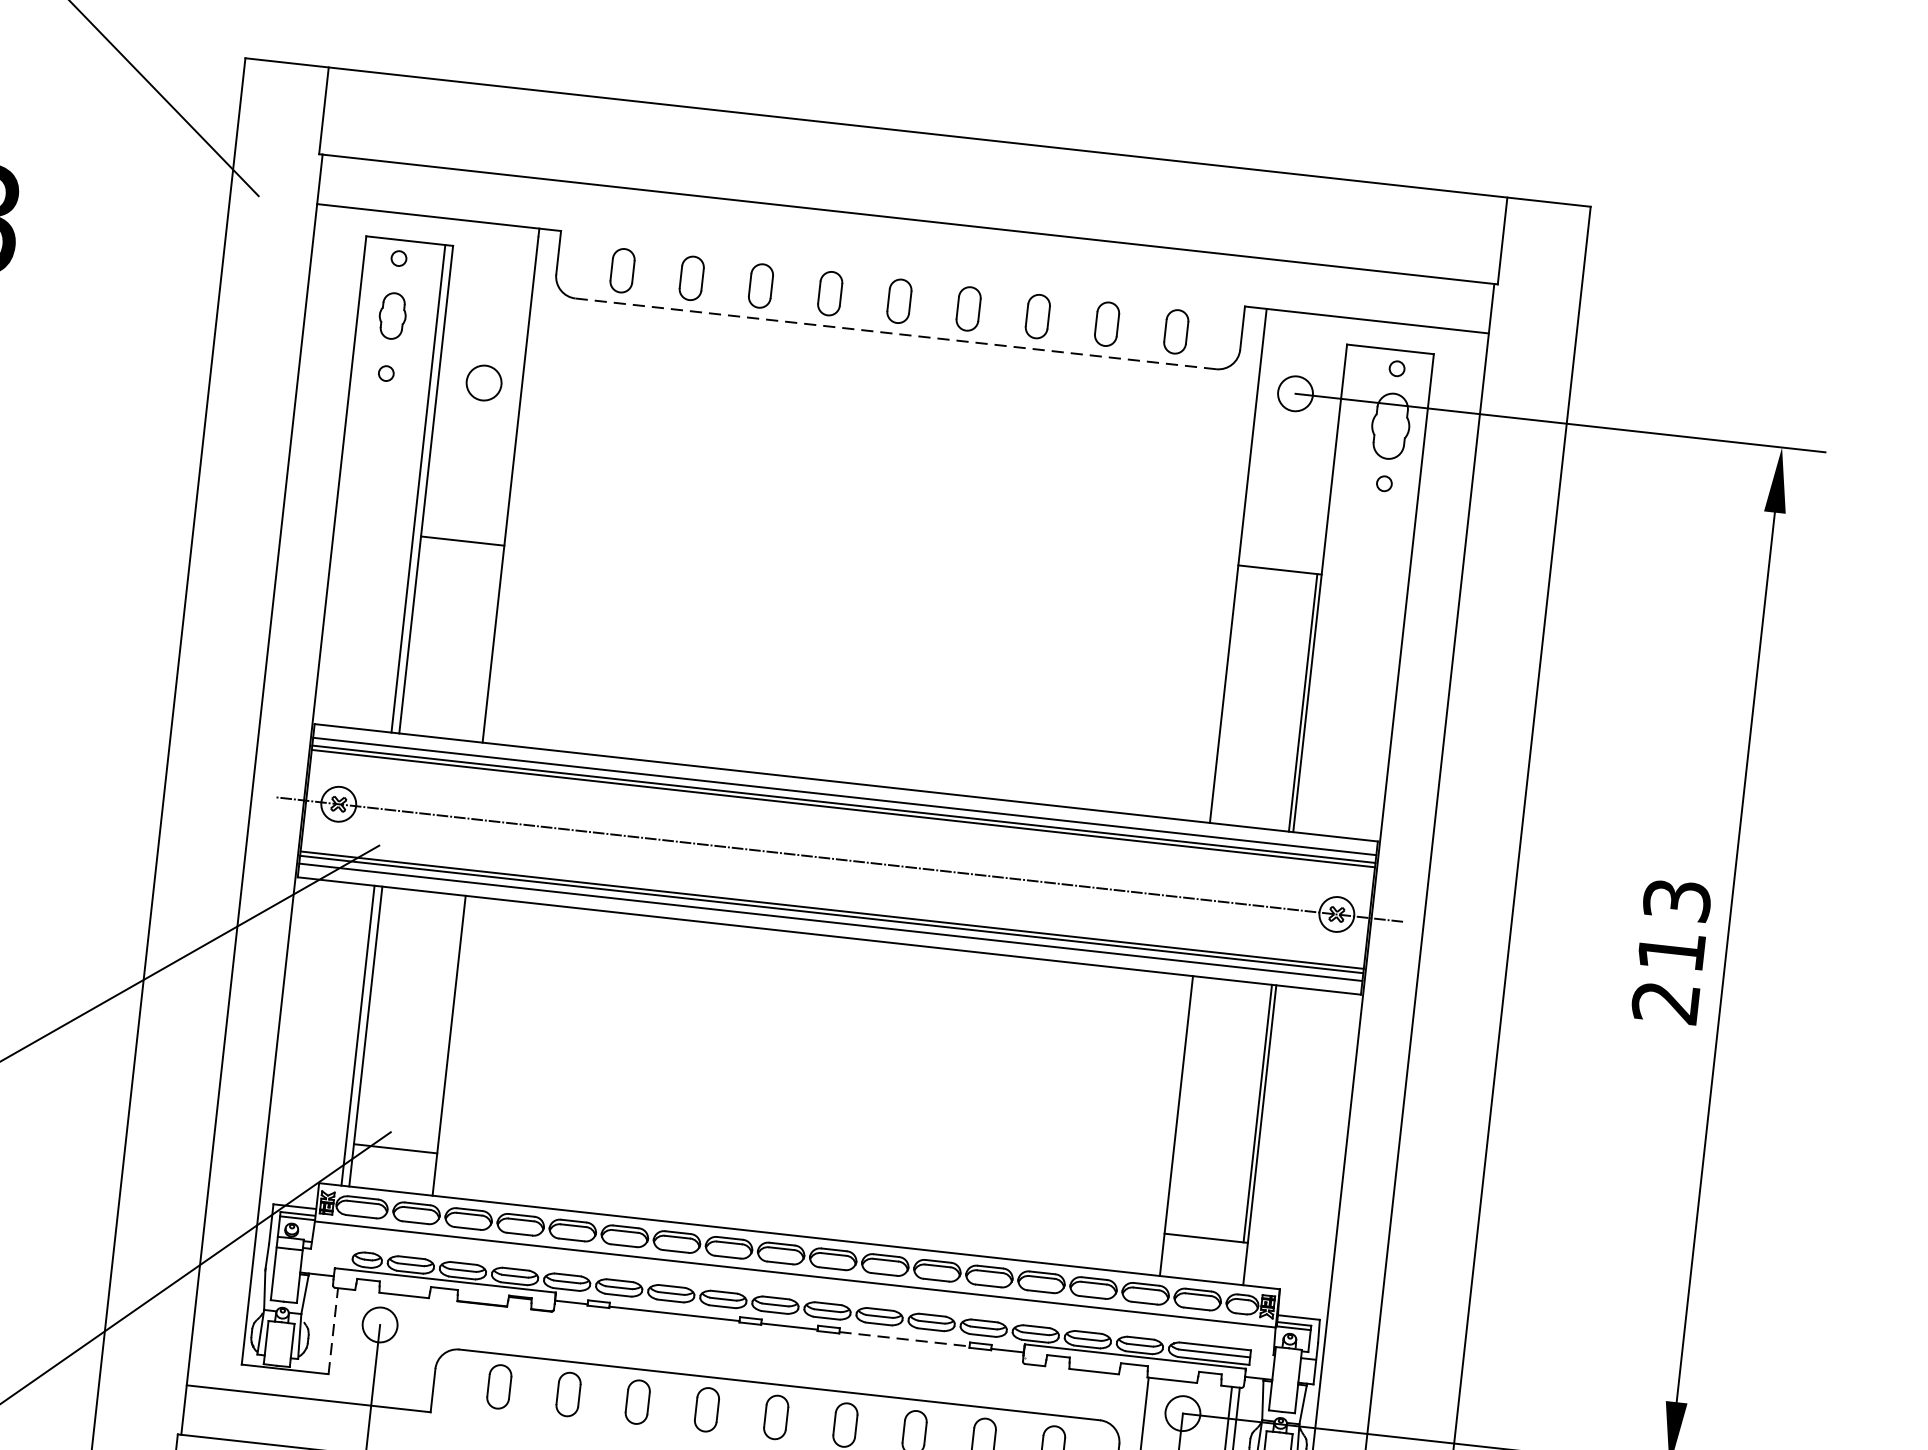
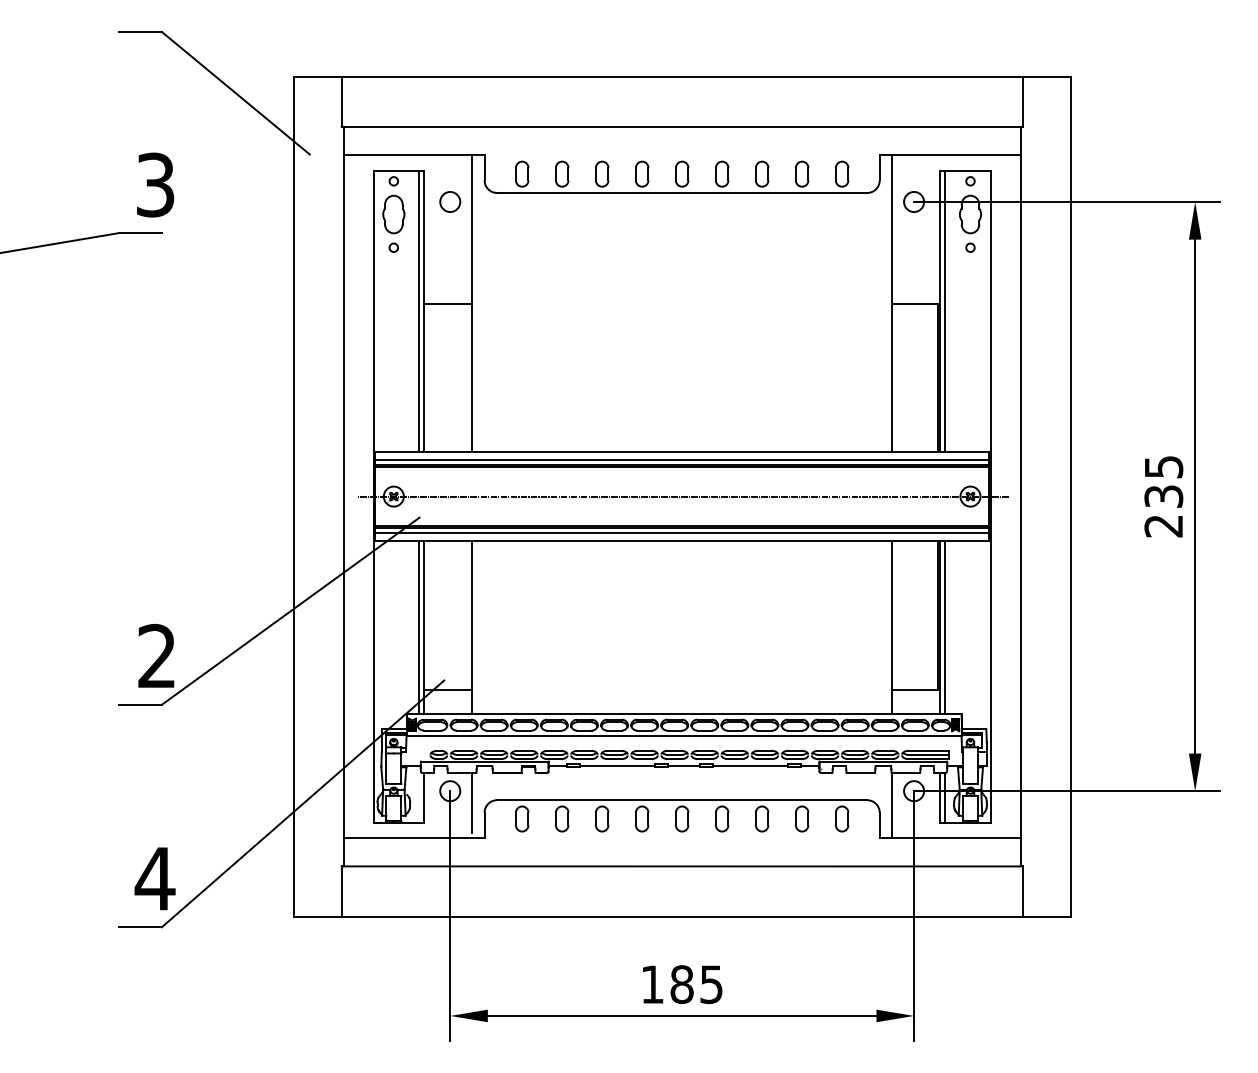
part: (392, 315) -> (393, 214), size x1.43
line: (894, 332) -> (681, 192), dashed -> solid
circle: (484, 382) -> (450, 201), moved
line: (461, 540) -> (447, 303), moved
line: (1327, 589) -> (944, 311), added
text: (1673, 925) -> (1163, 481), 213 -> 235
line: (1266, 1136) -> (944, 627), added
line: (332, 1330) -> (423, 797), dashed -> solid
line: (904, 1339) -> (750, 766), dashed -> solid
line: (416, 1348) -> (472, 802), added

